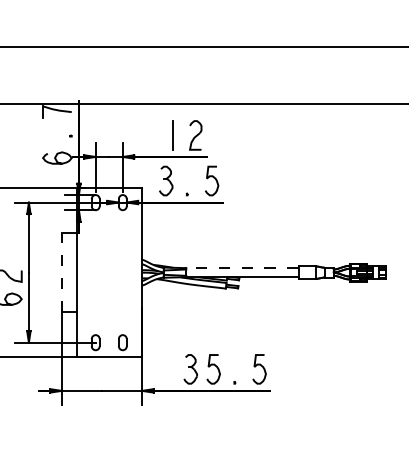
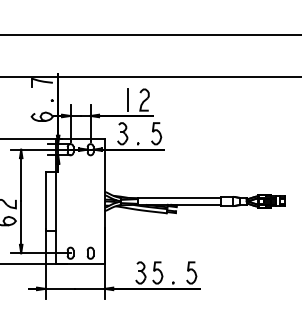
line: (243, 268) -> (179, 198), dashed -> solid
line: (61, 271) -> (45, 200), dashed -> solid

